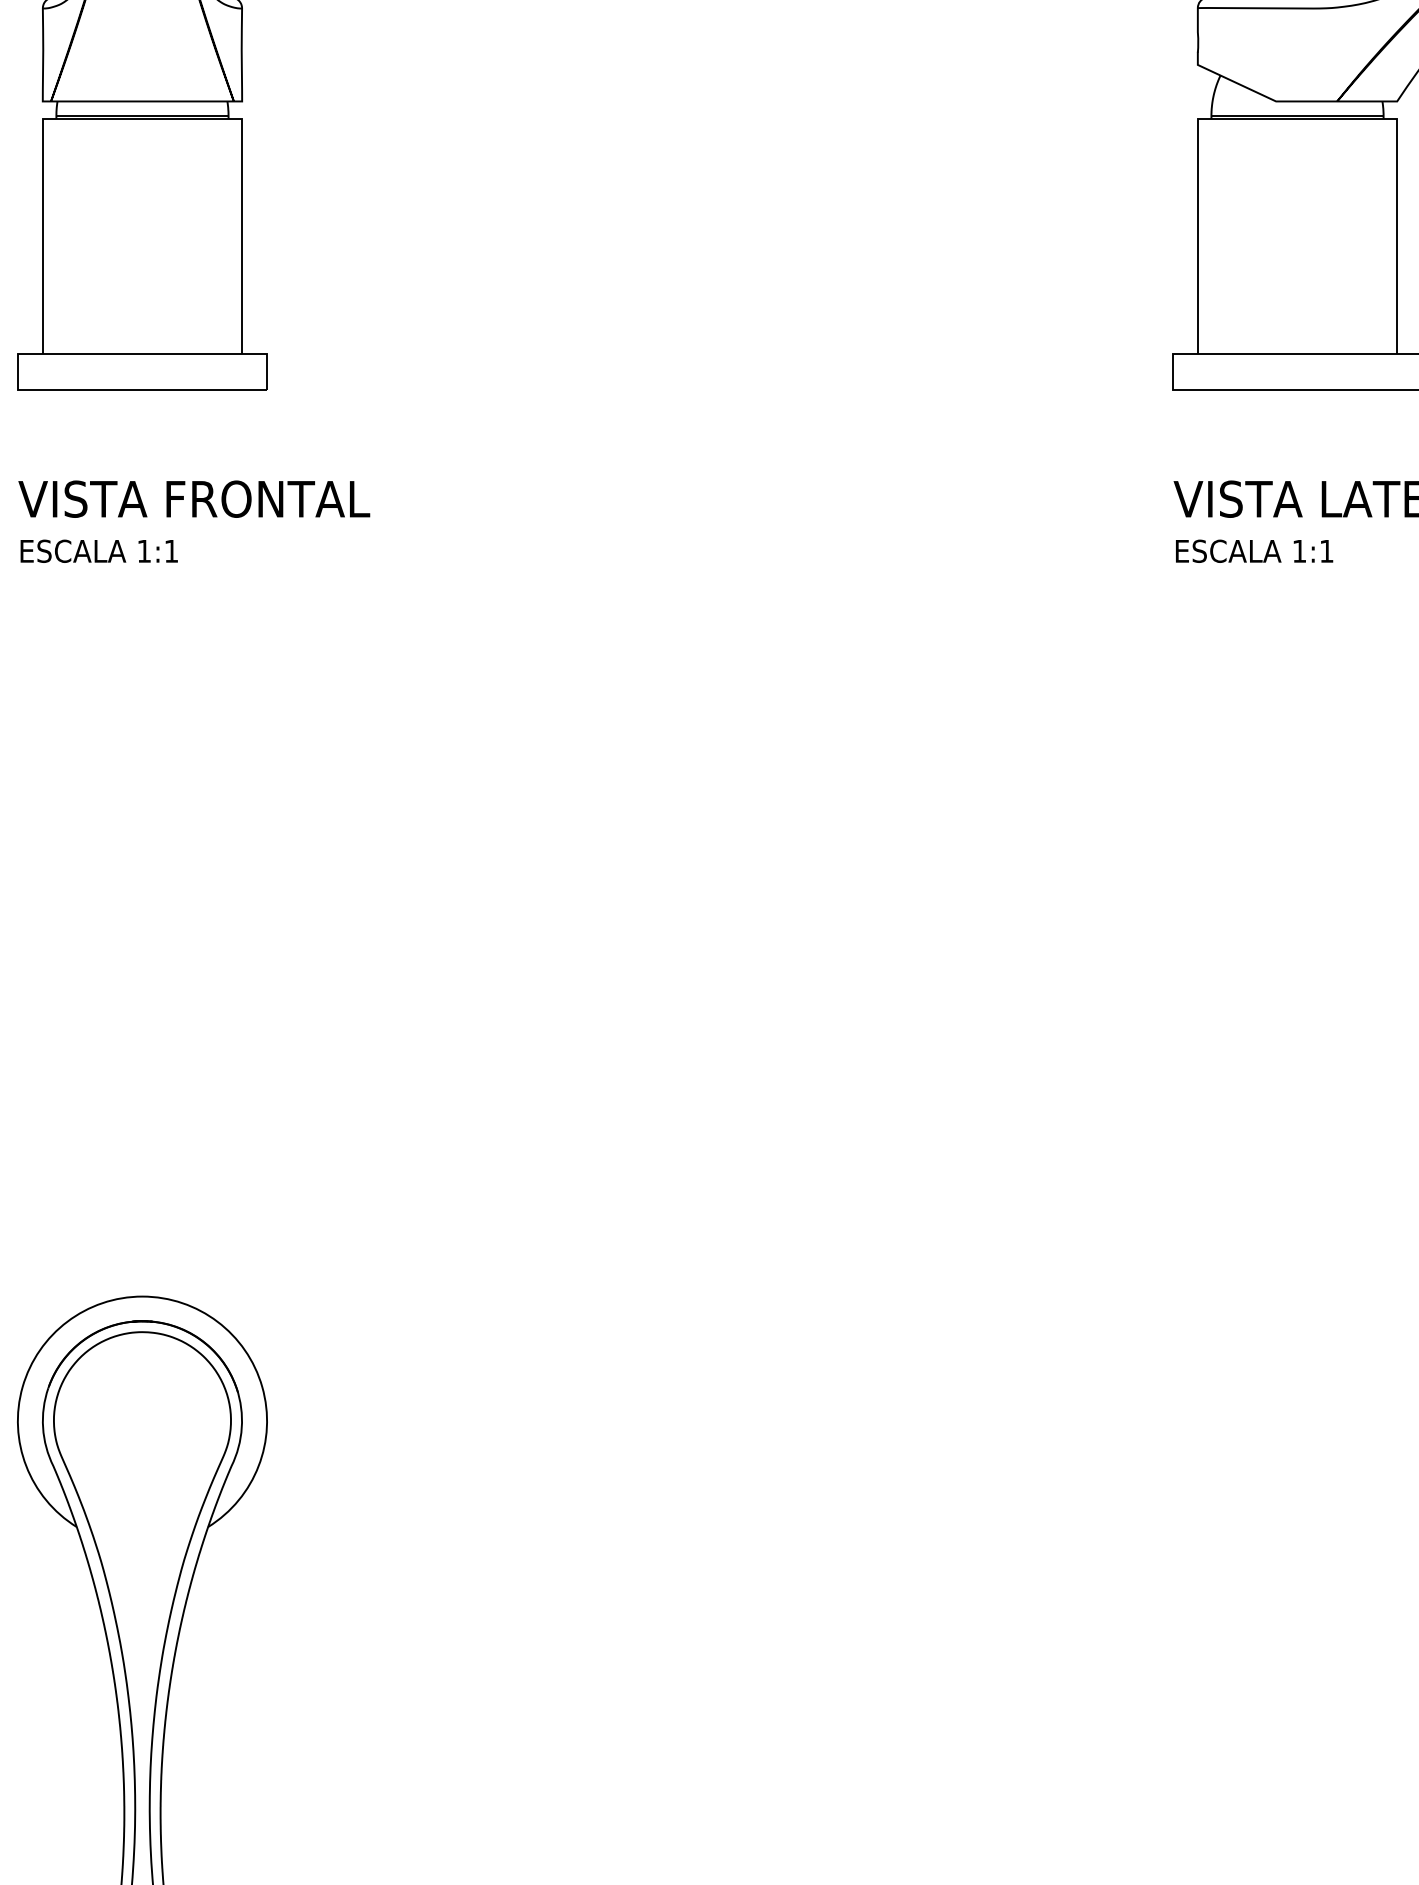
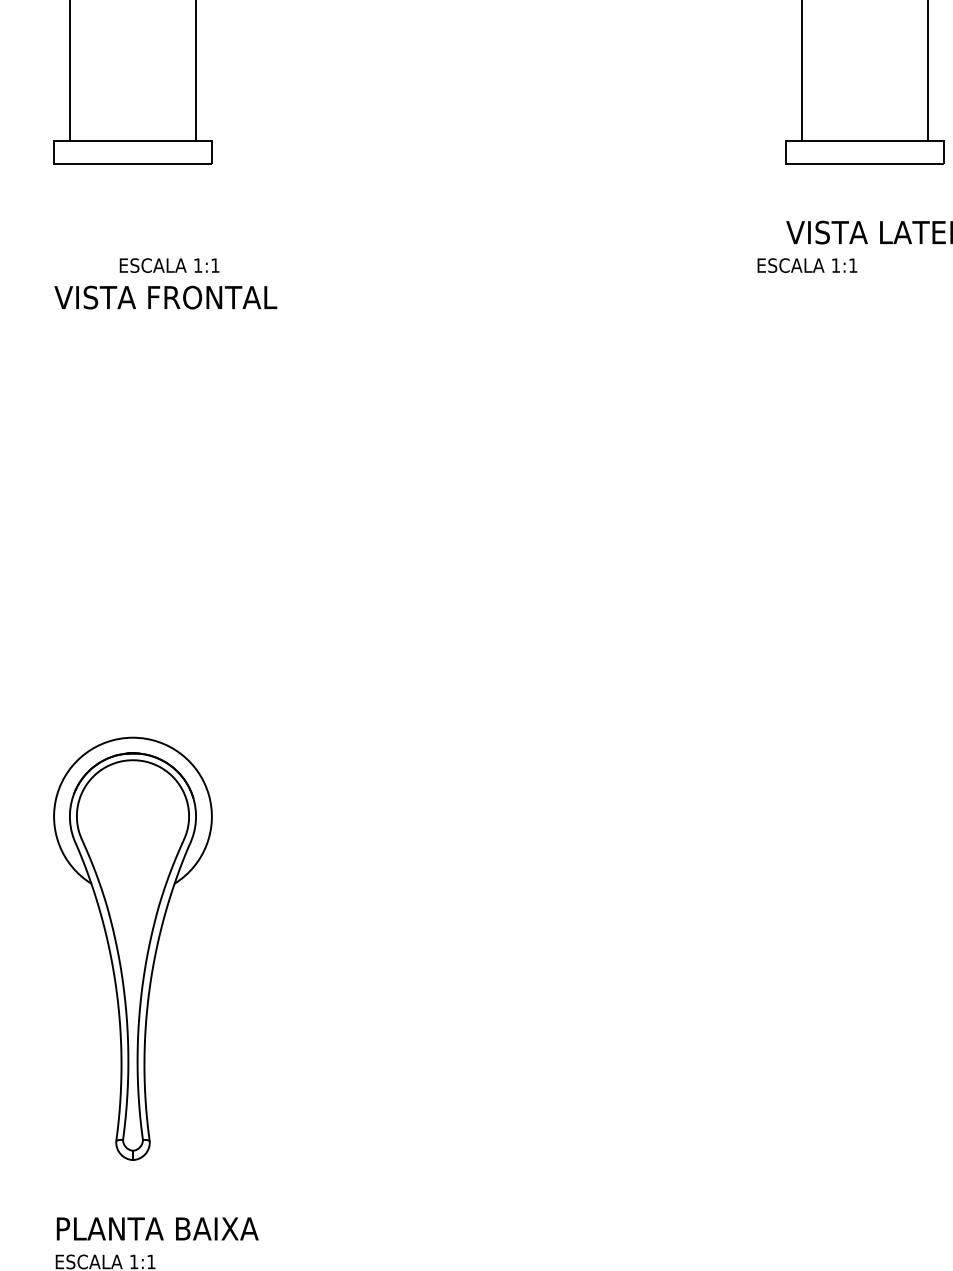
text: (193, 499) -> (165, 297), moved
text: (99, 551) -> (169, 265), moved
text: (1254, 551) -> (807, 265), moved

